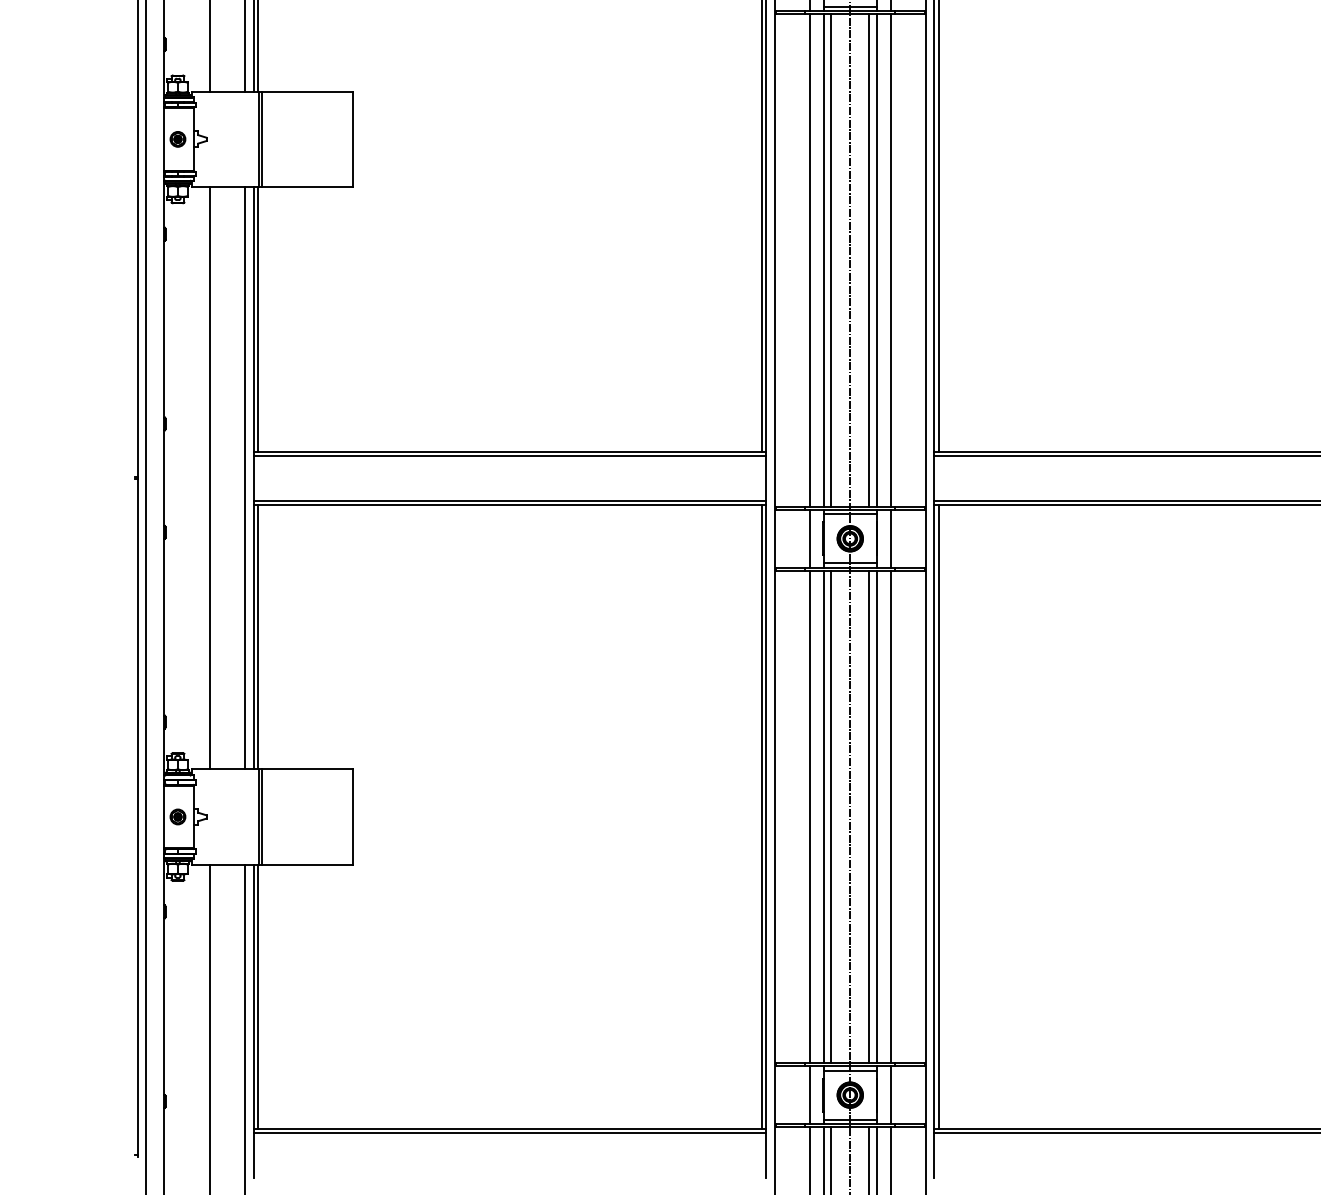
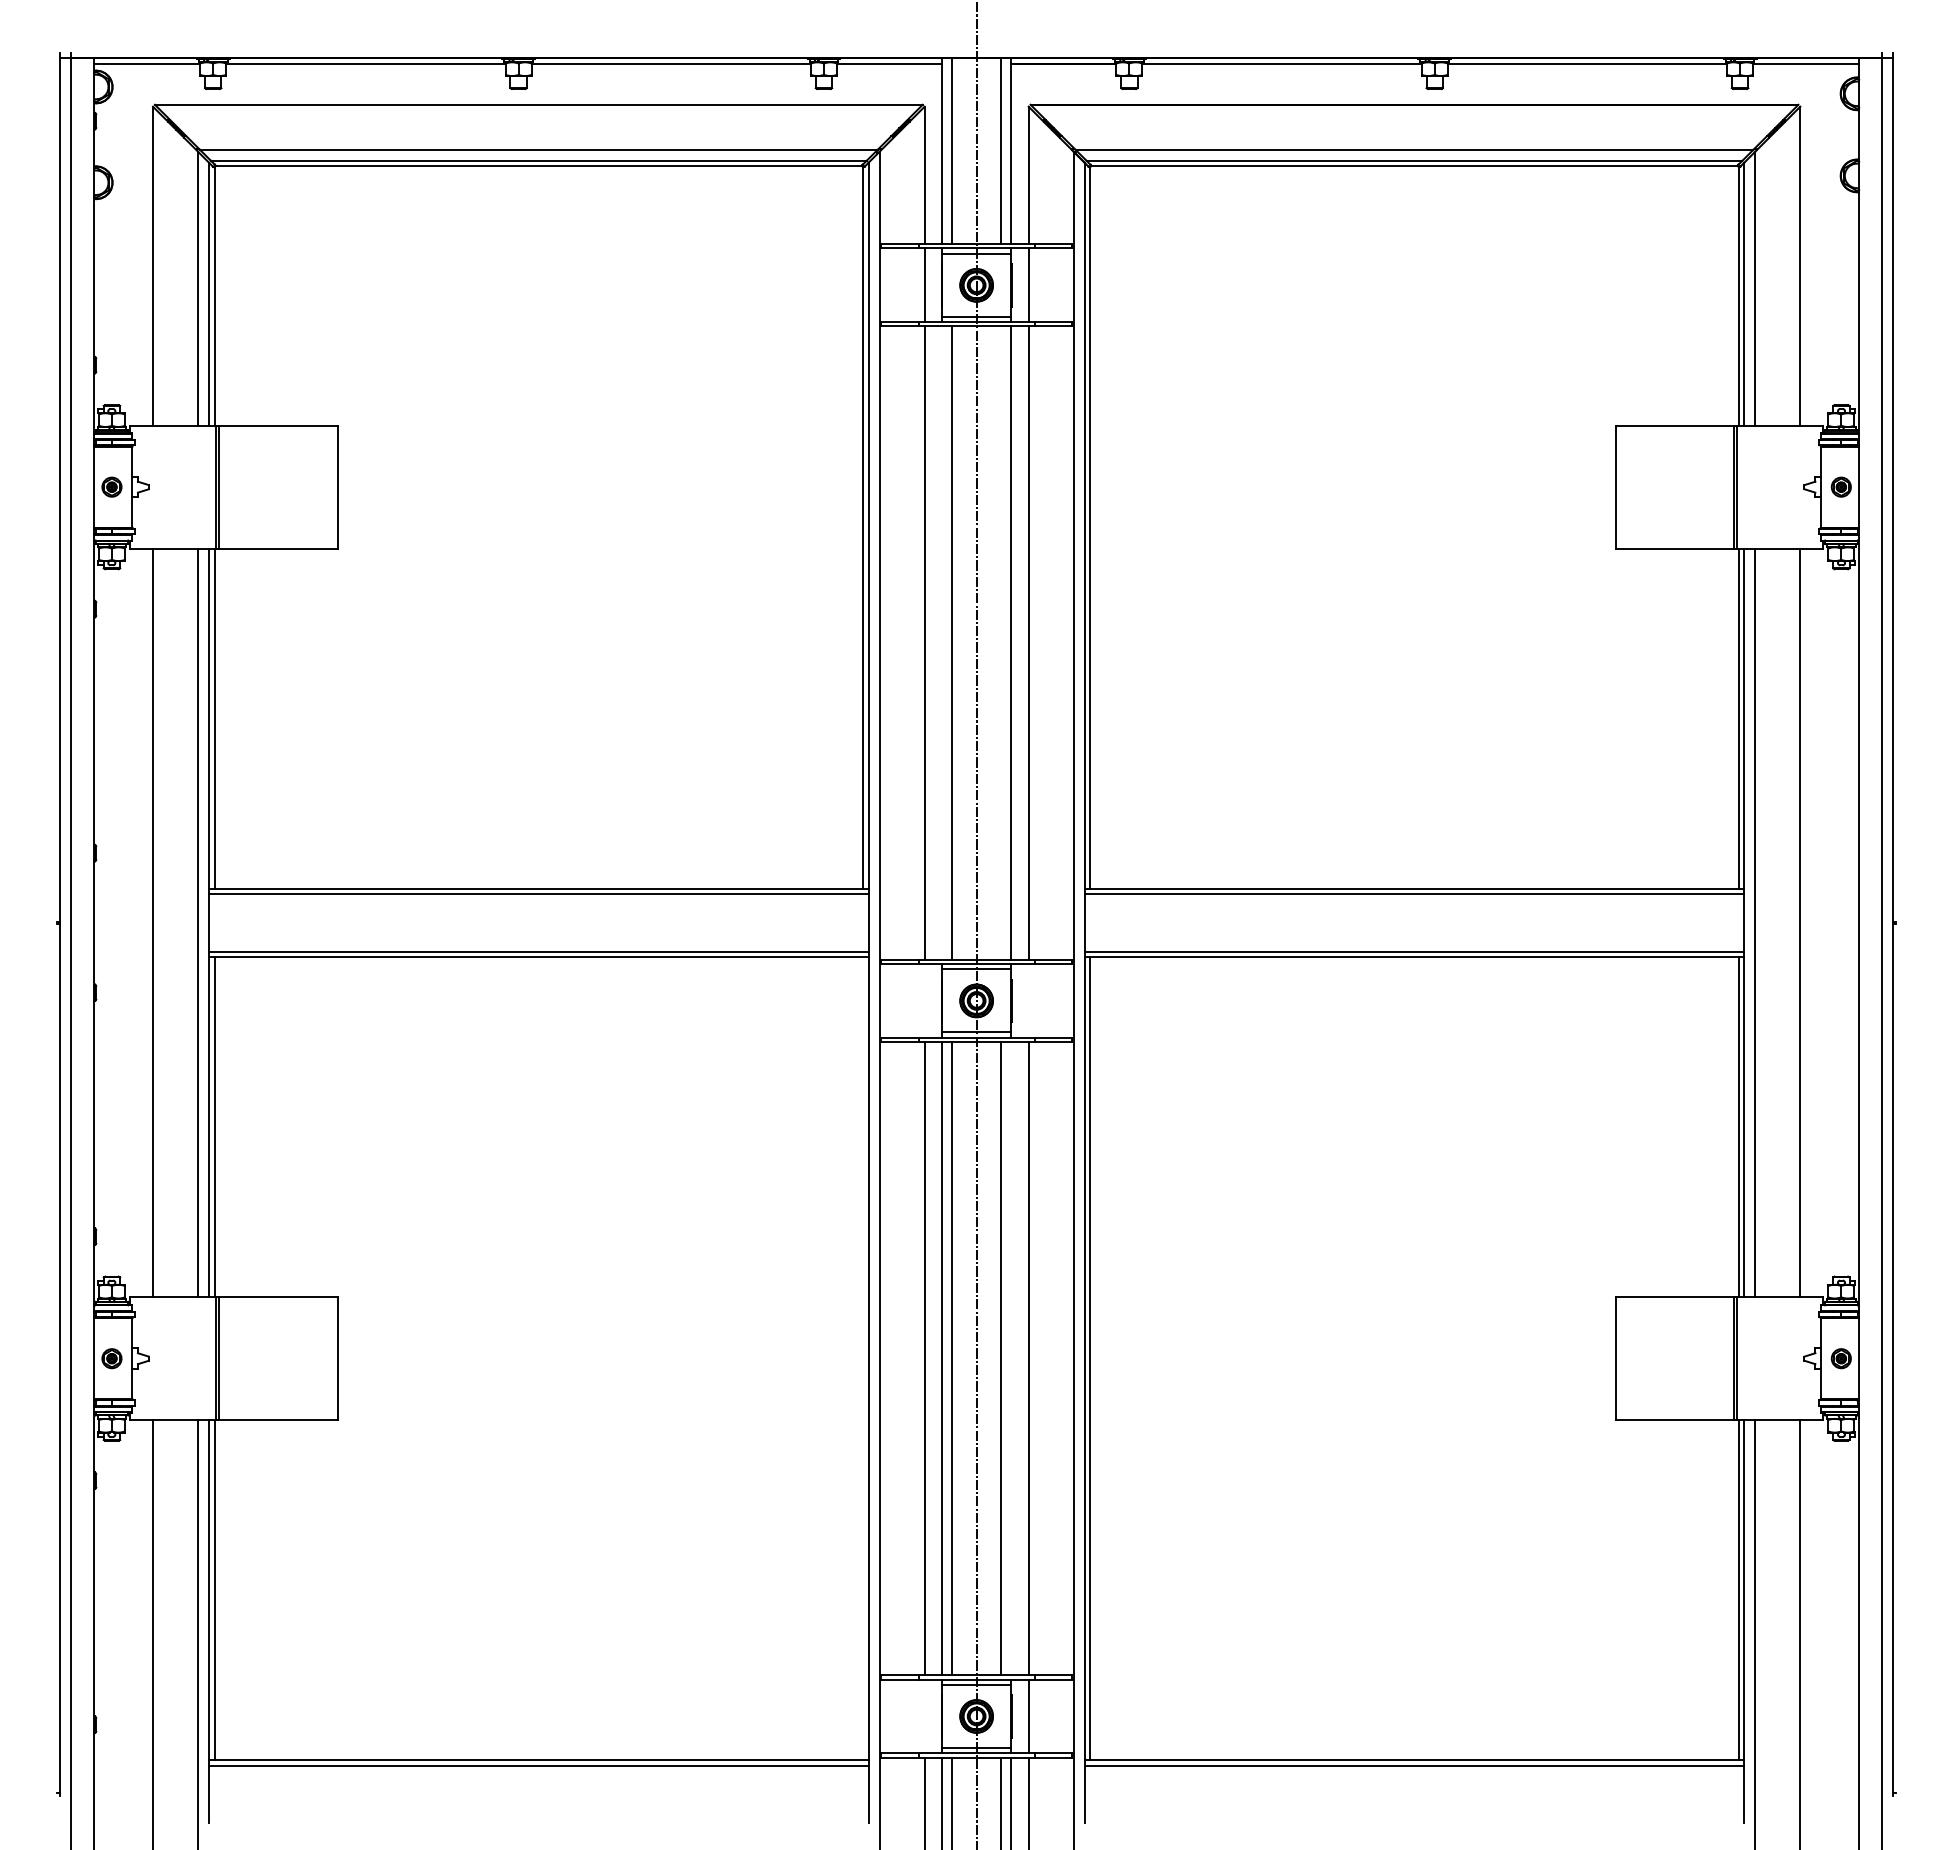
line: (823, 260) -> (942, 642), removed
line: (869, 260) -> (1001, 642), removed
line: (809, 538) -> (924, 1000), removed
line: (890, 538) -> (1028, 1000), removed
line: (762, 816) -> (863, 1358), removed
line: (876, 816) -> (1010, 1358), removed
line: (809, 1095) -> (924, 1716), removed

